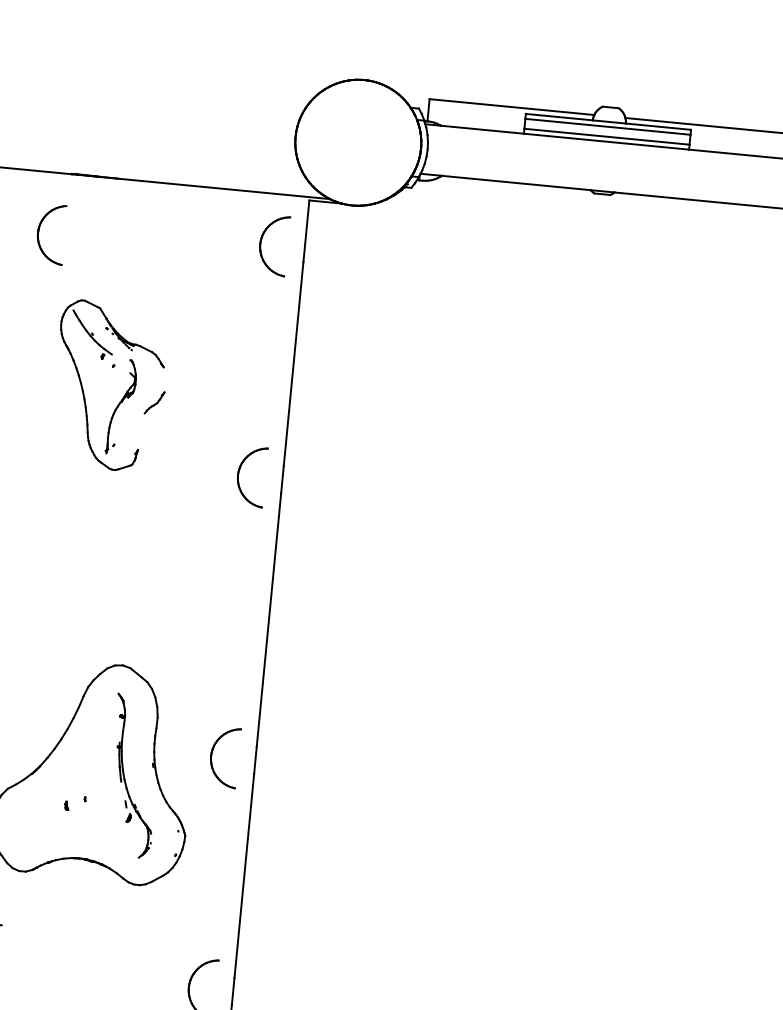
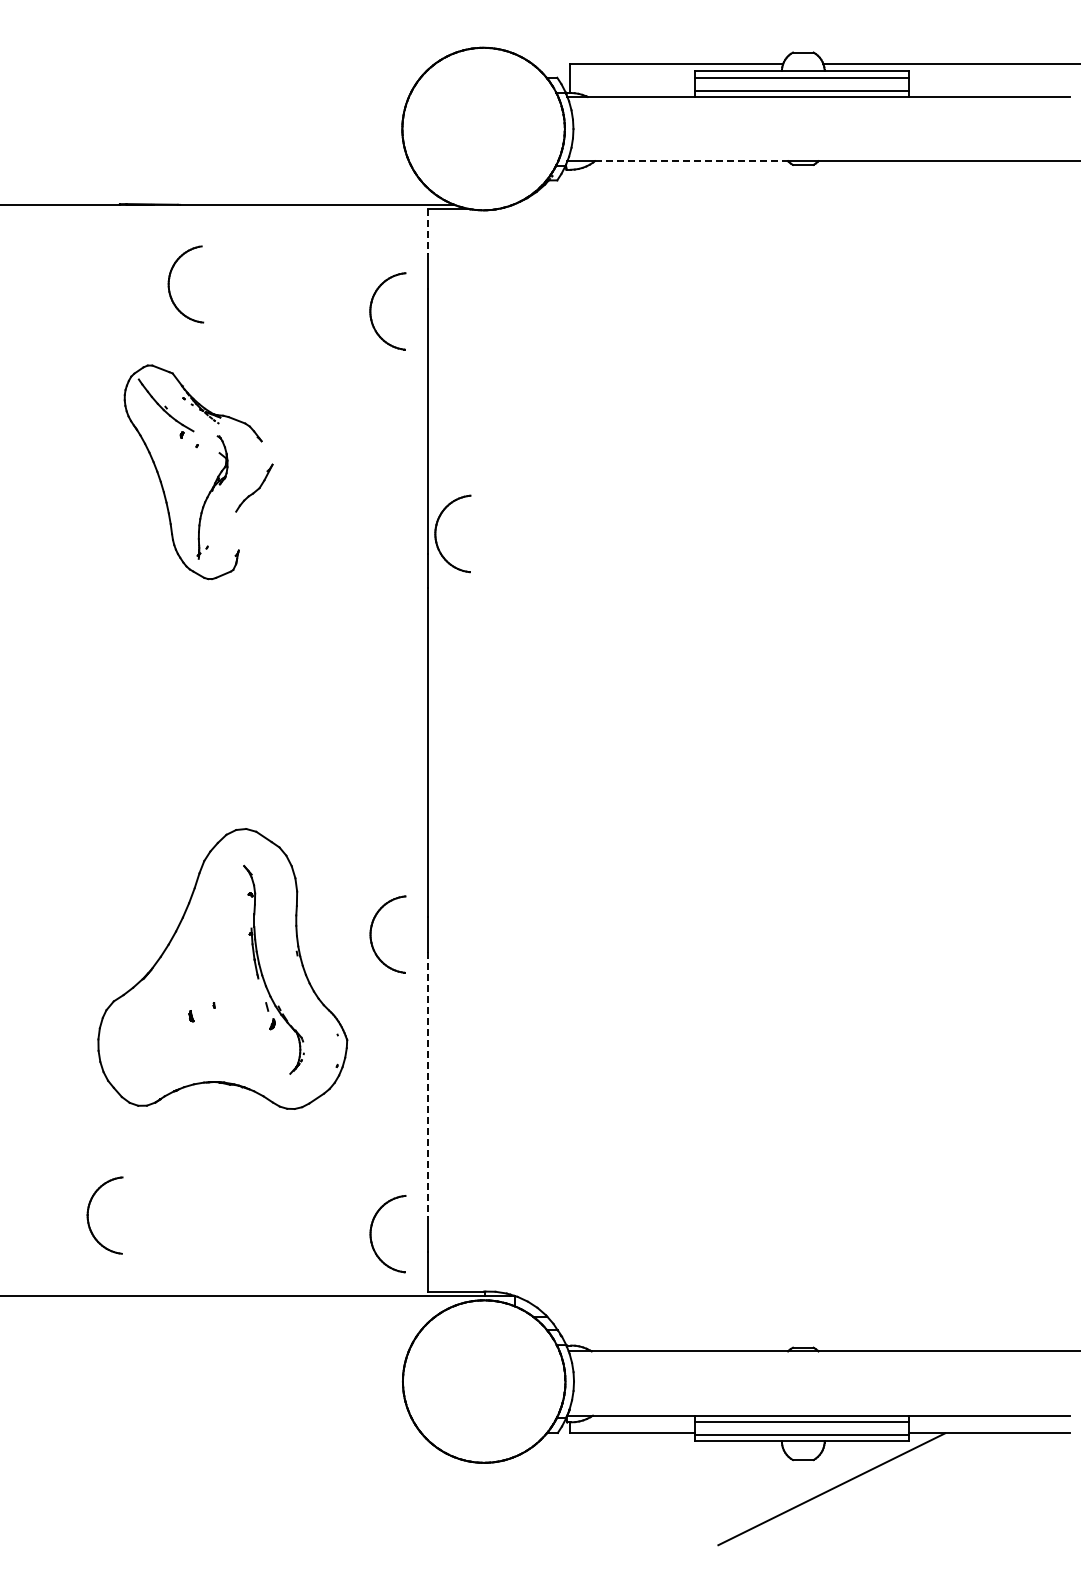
line: (516, 183) -> (691, 161), solid -> dashed
line: (307, 218) -> (427, 232), solid -> dashed
part: (38, 233) -> (169, 284), moved
part: (261, 244) -> (371, 311), moved
part: (154, 402) -> (254, 487), size x1.6
part: (238, 475) -> (436, 533), moved
line: (243, 876) -> (427, 1084), solid -> dashed

